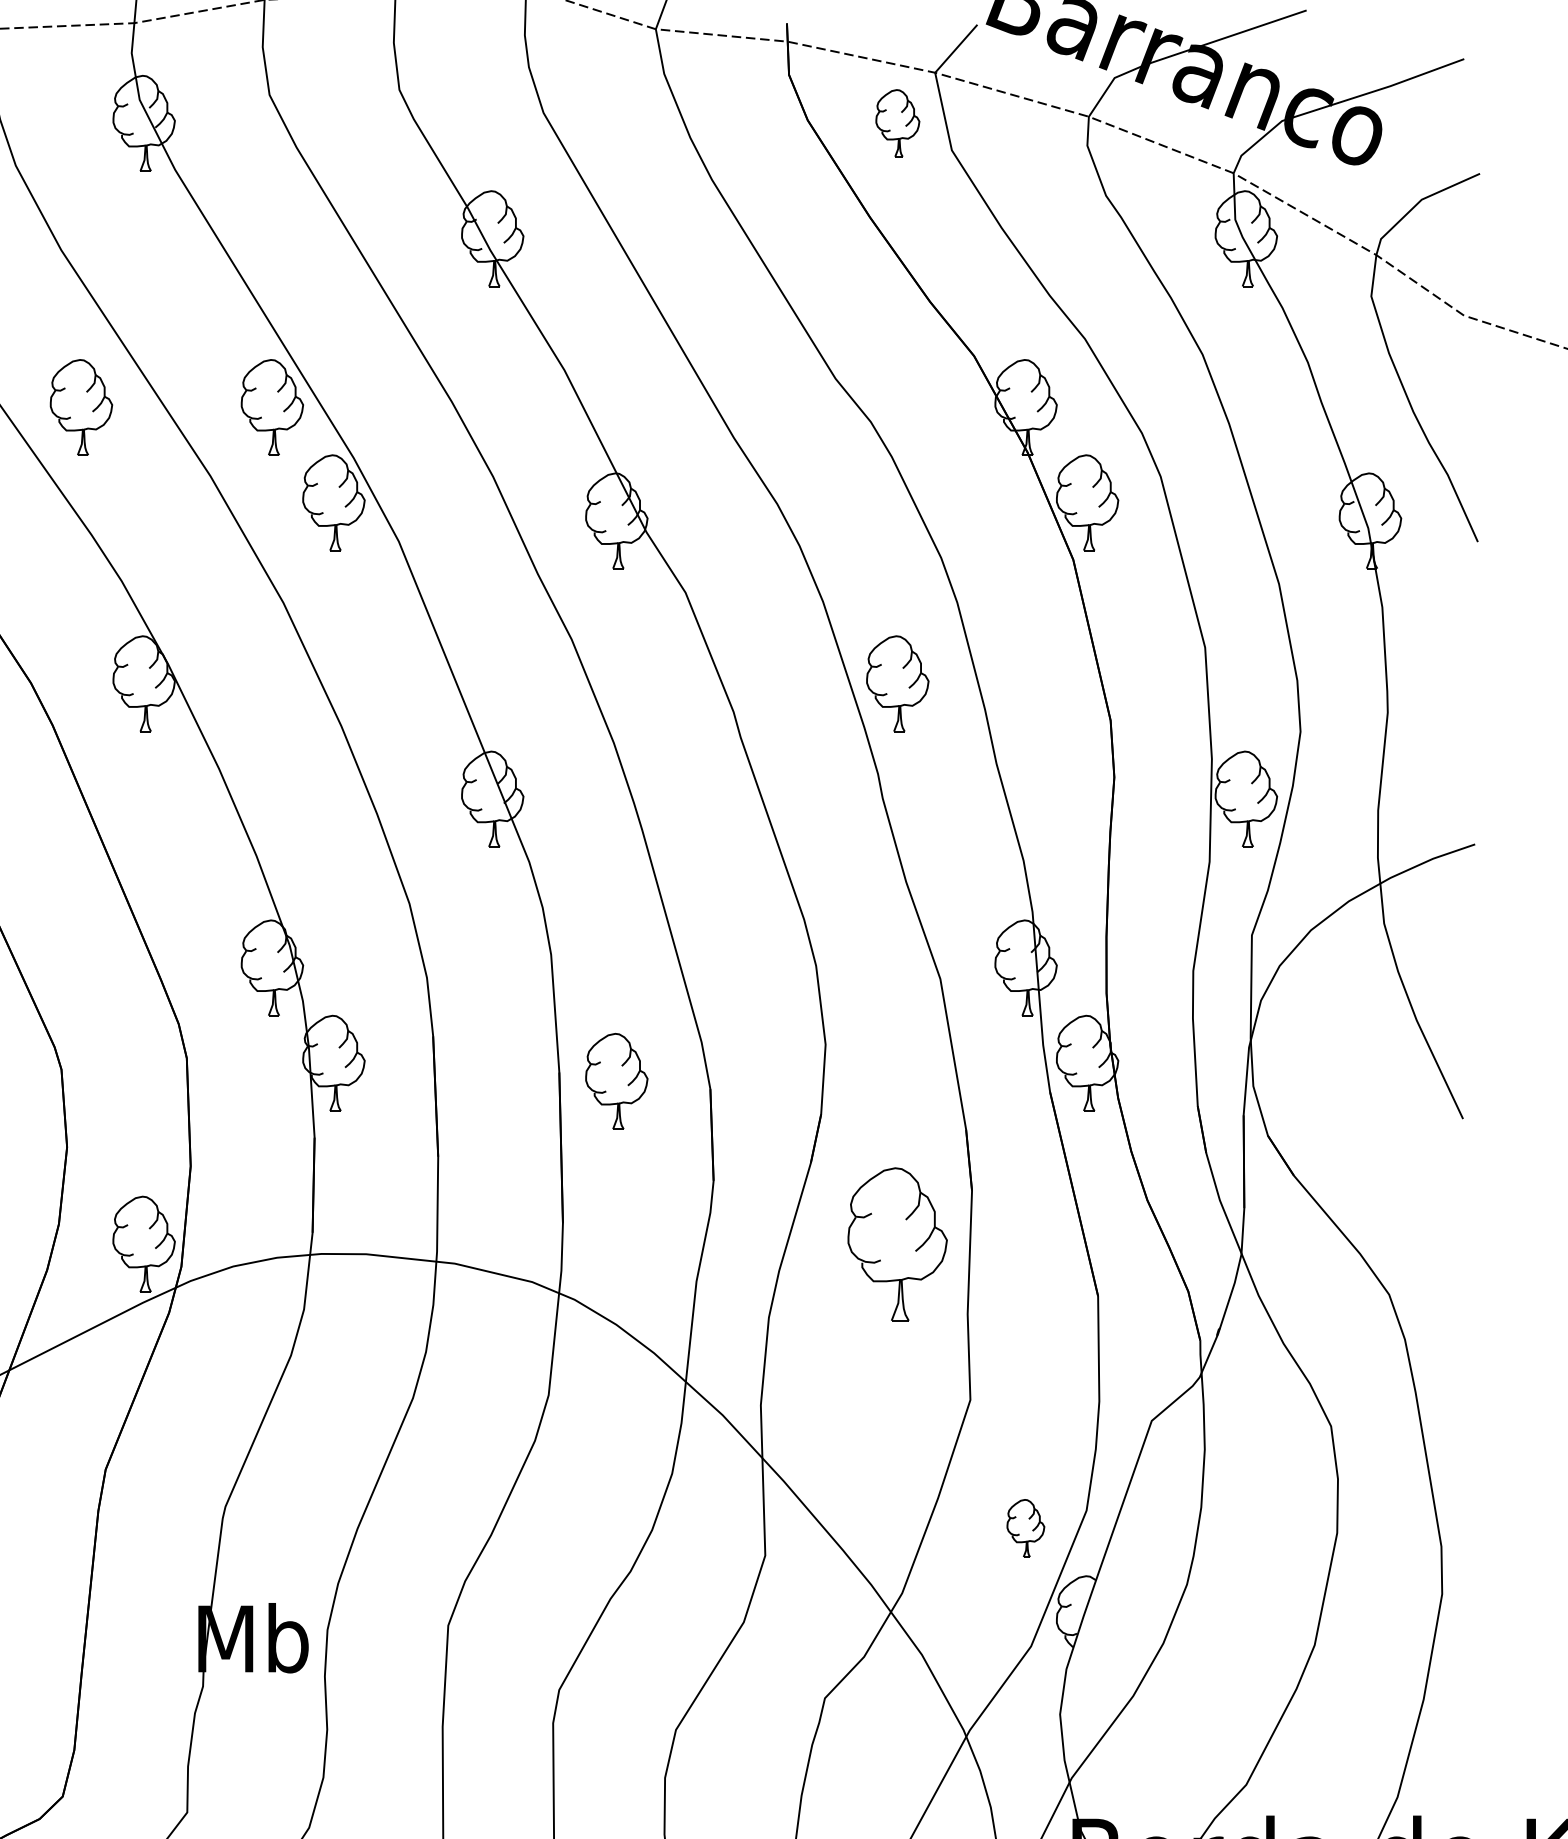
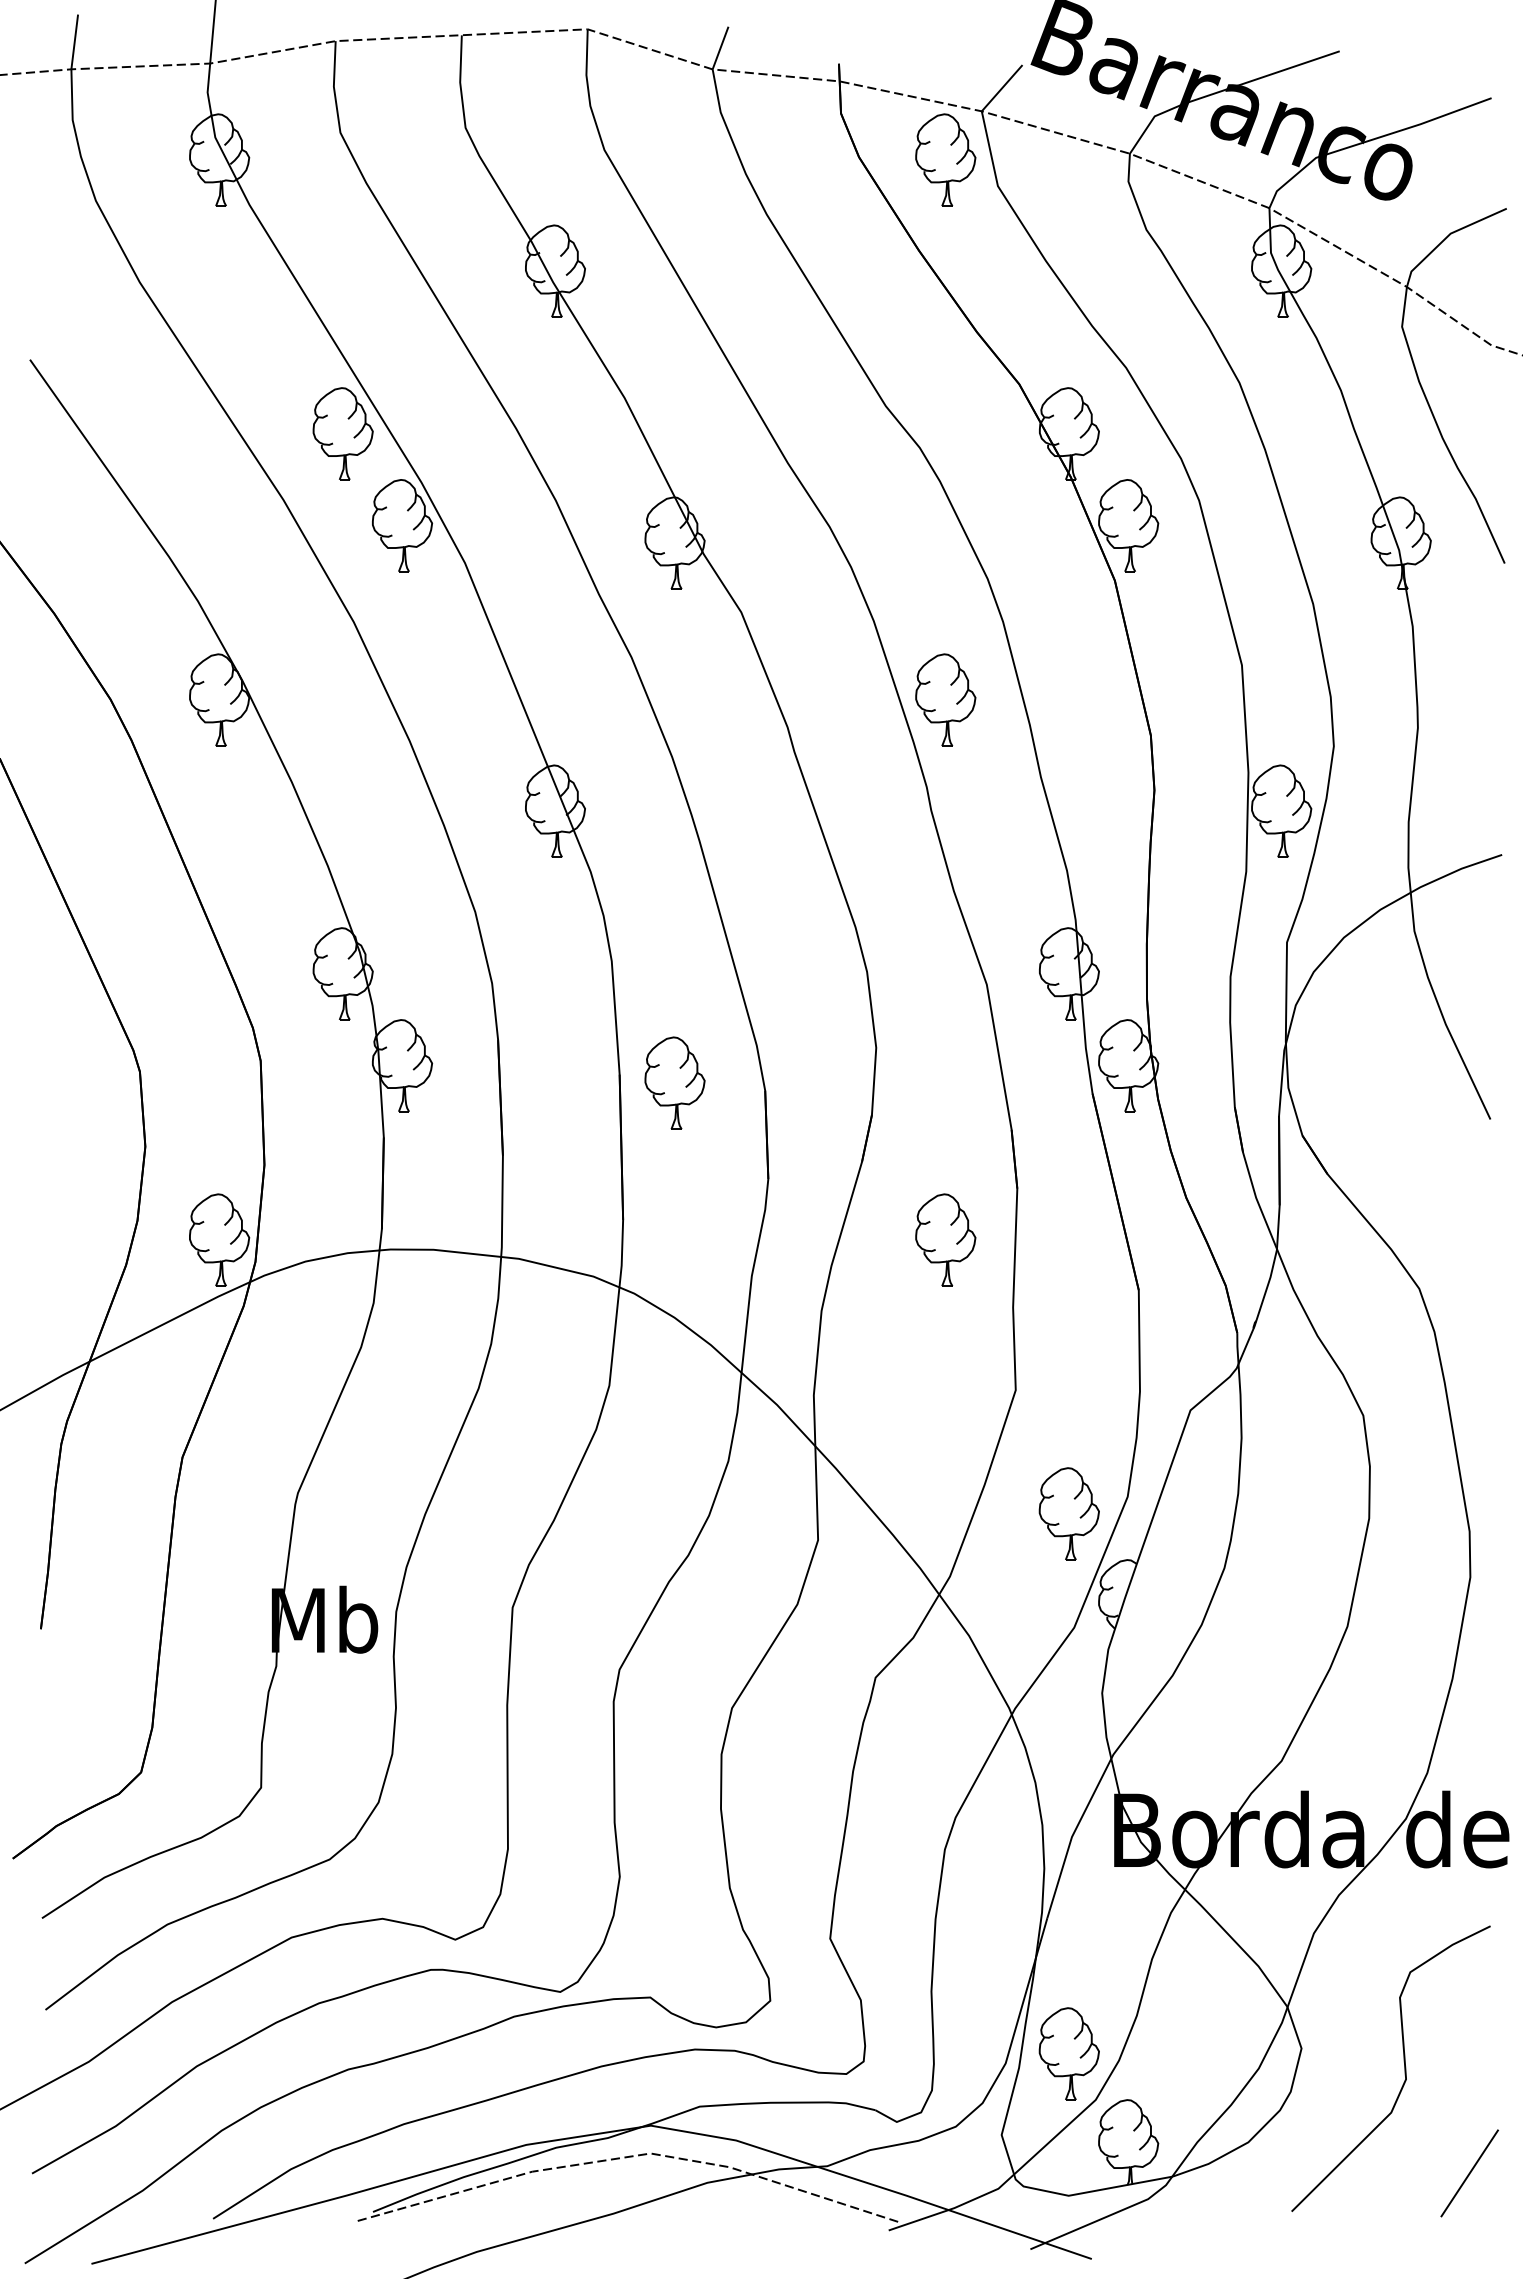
part: (897, 122) -> (945, 159), size x1.43
part: (80, 407) -> (158, 433), removed
part: (897, 1243) -> (945, 1239), size x0.62
part: (1025, 1527) -> (1068, 1513), size x1.67

